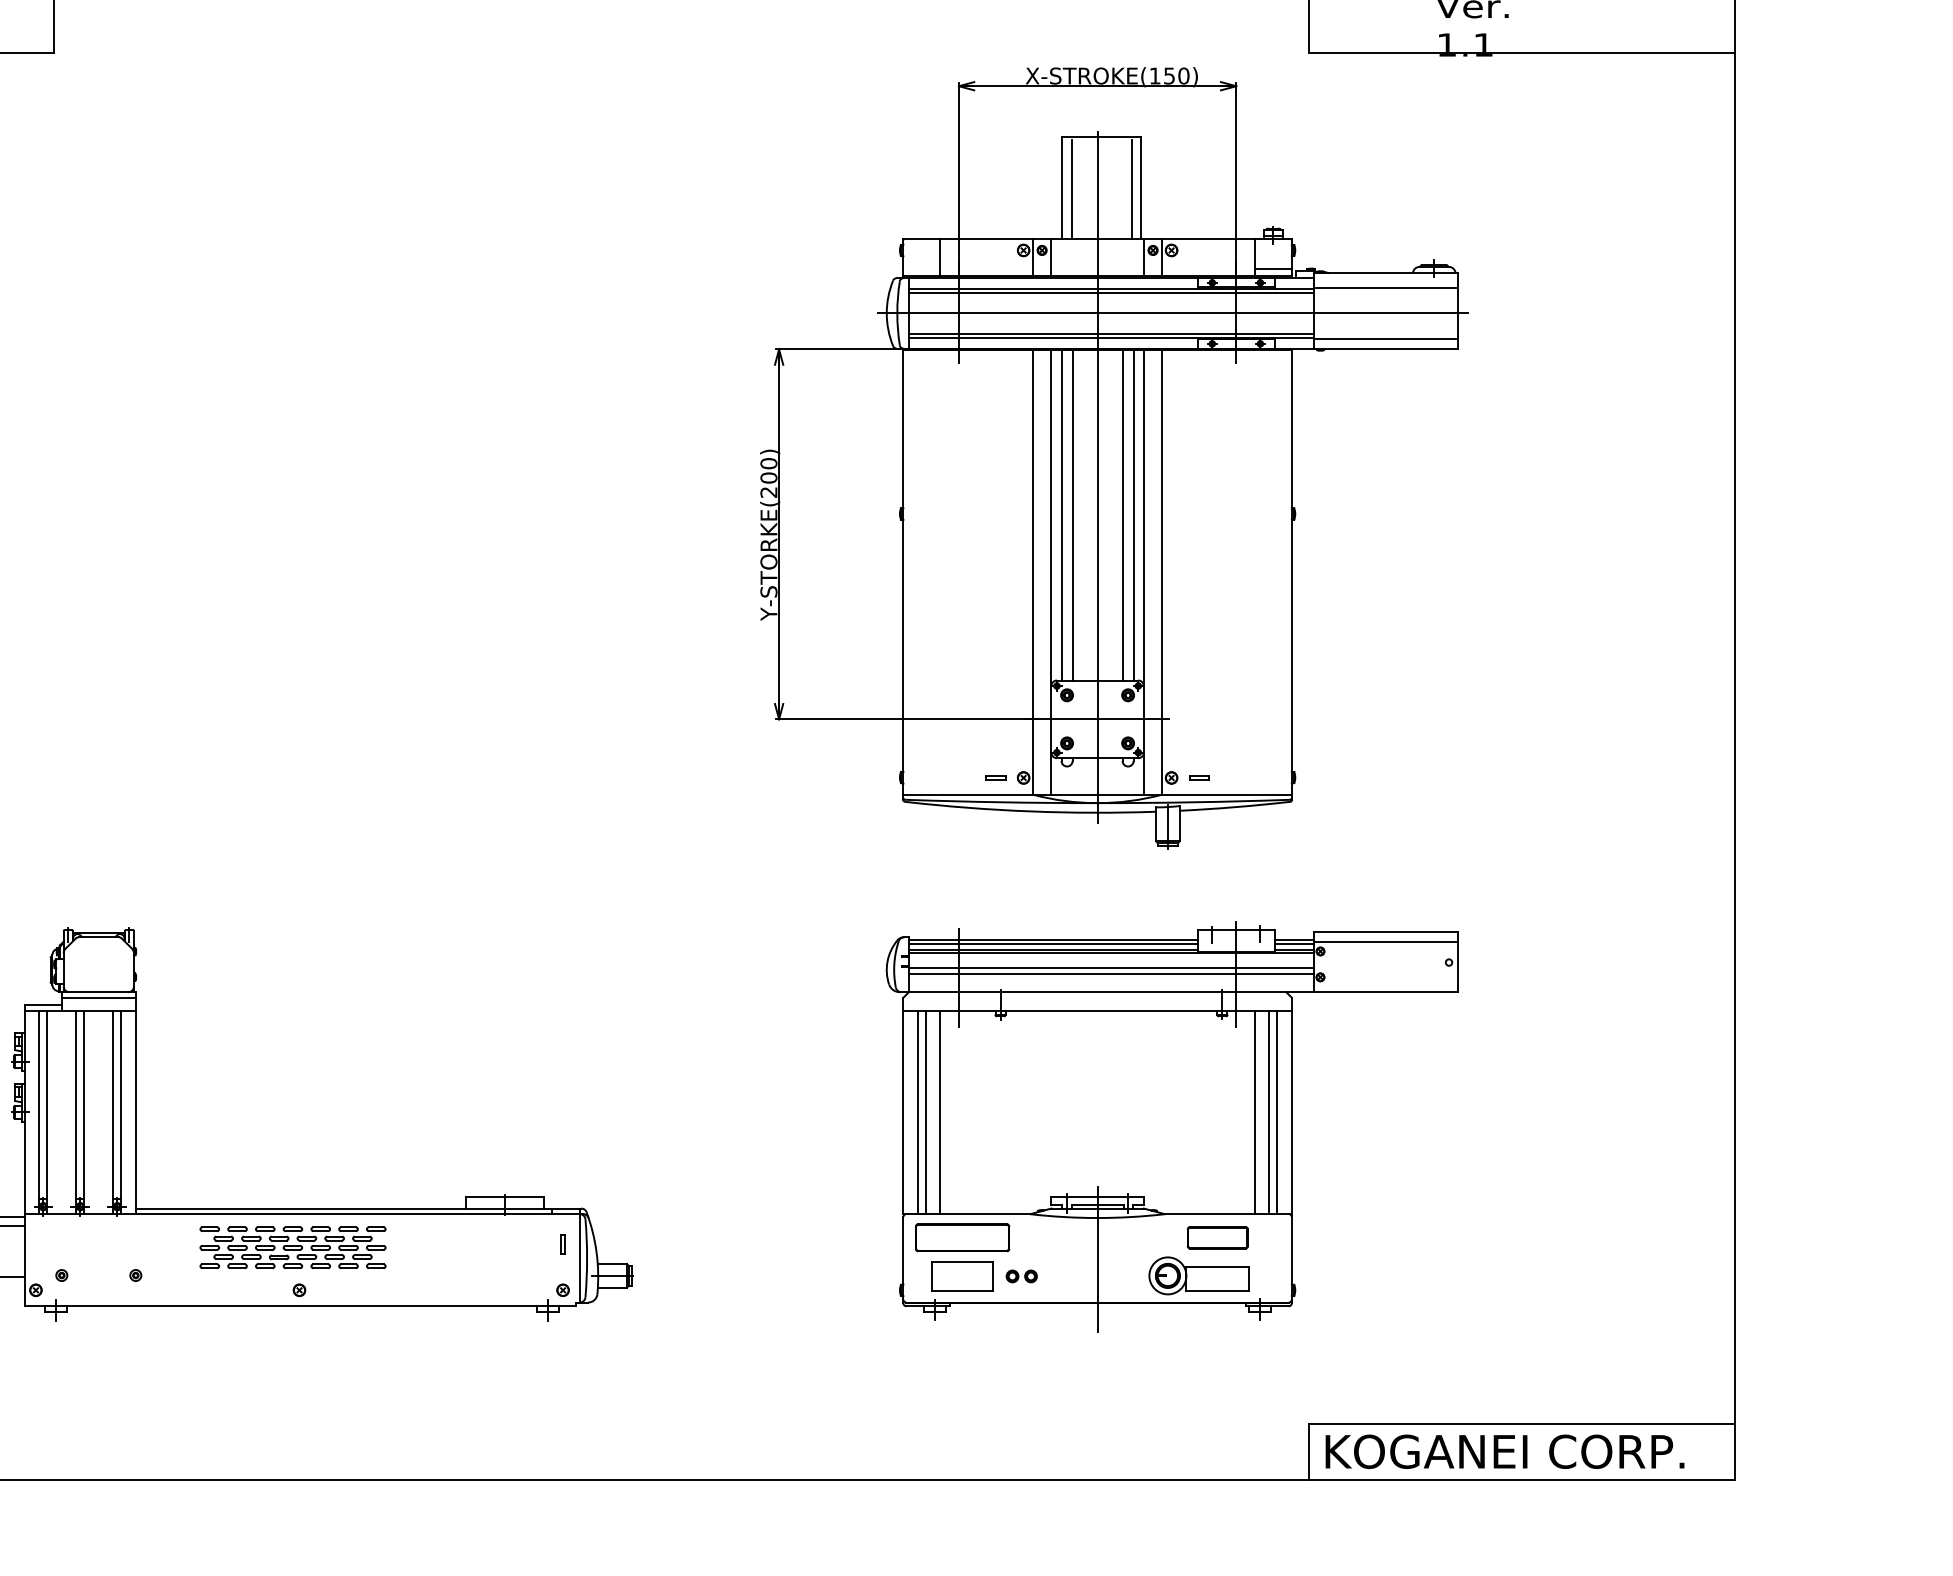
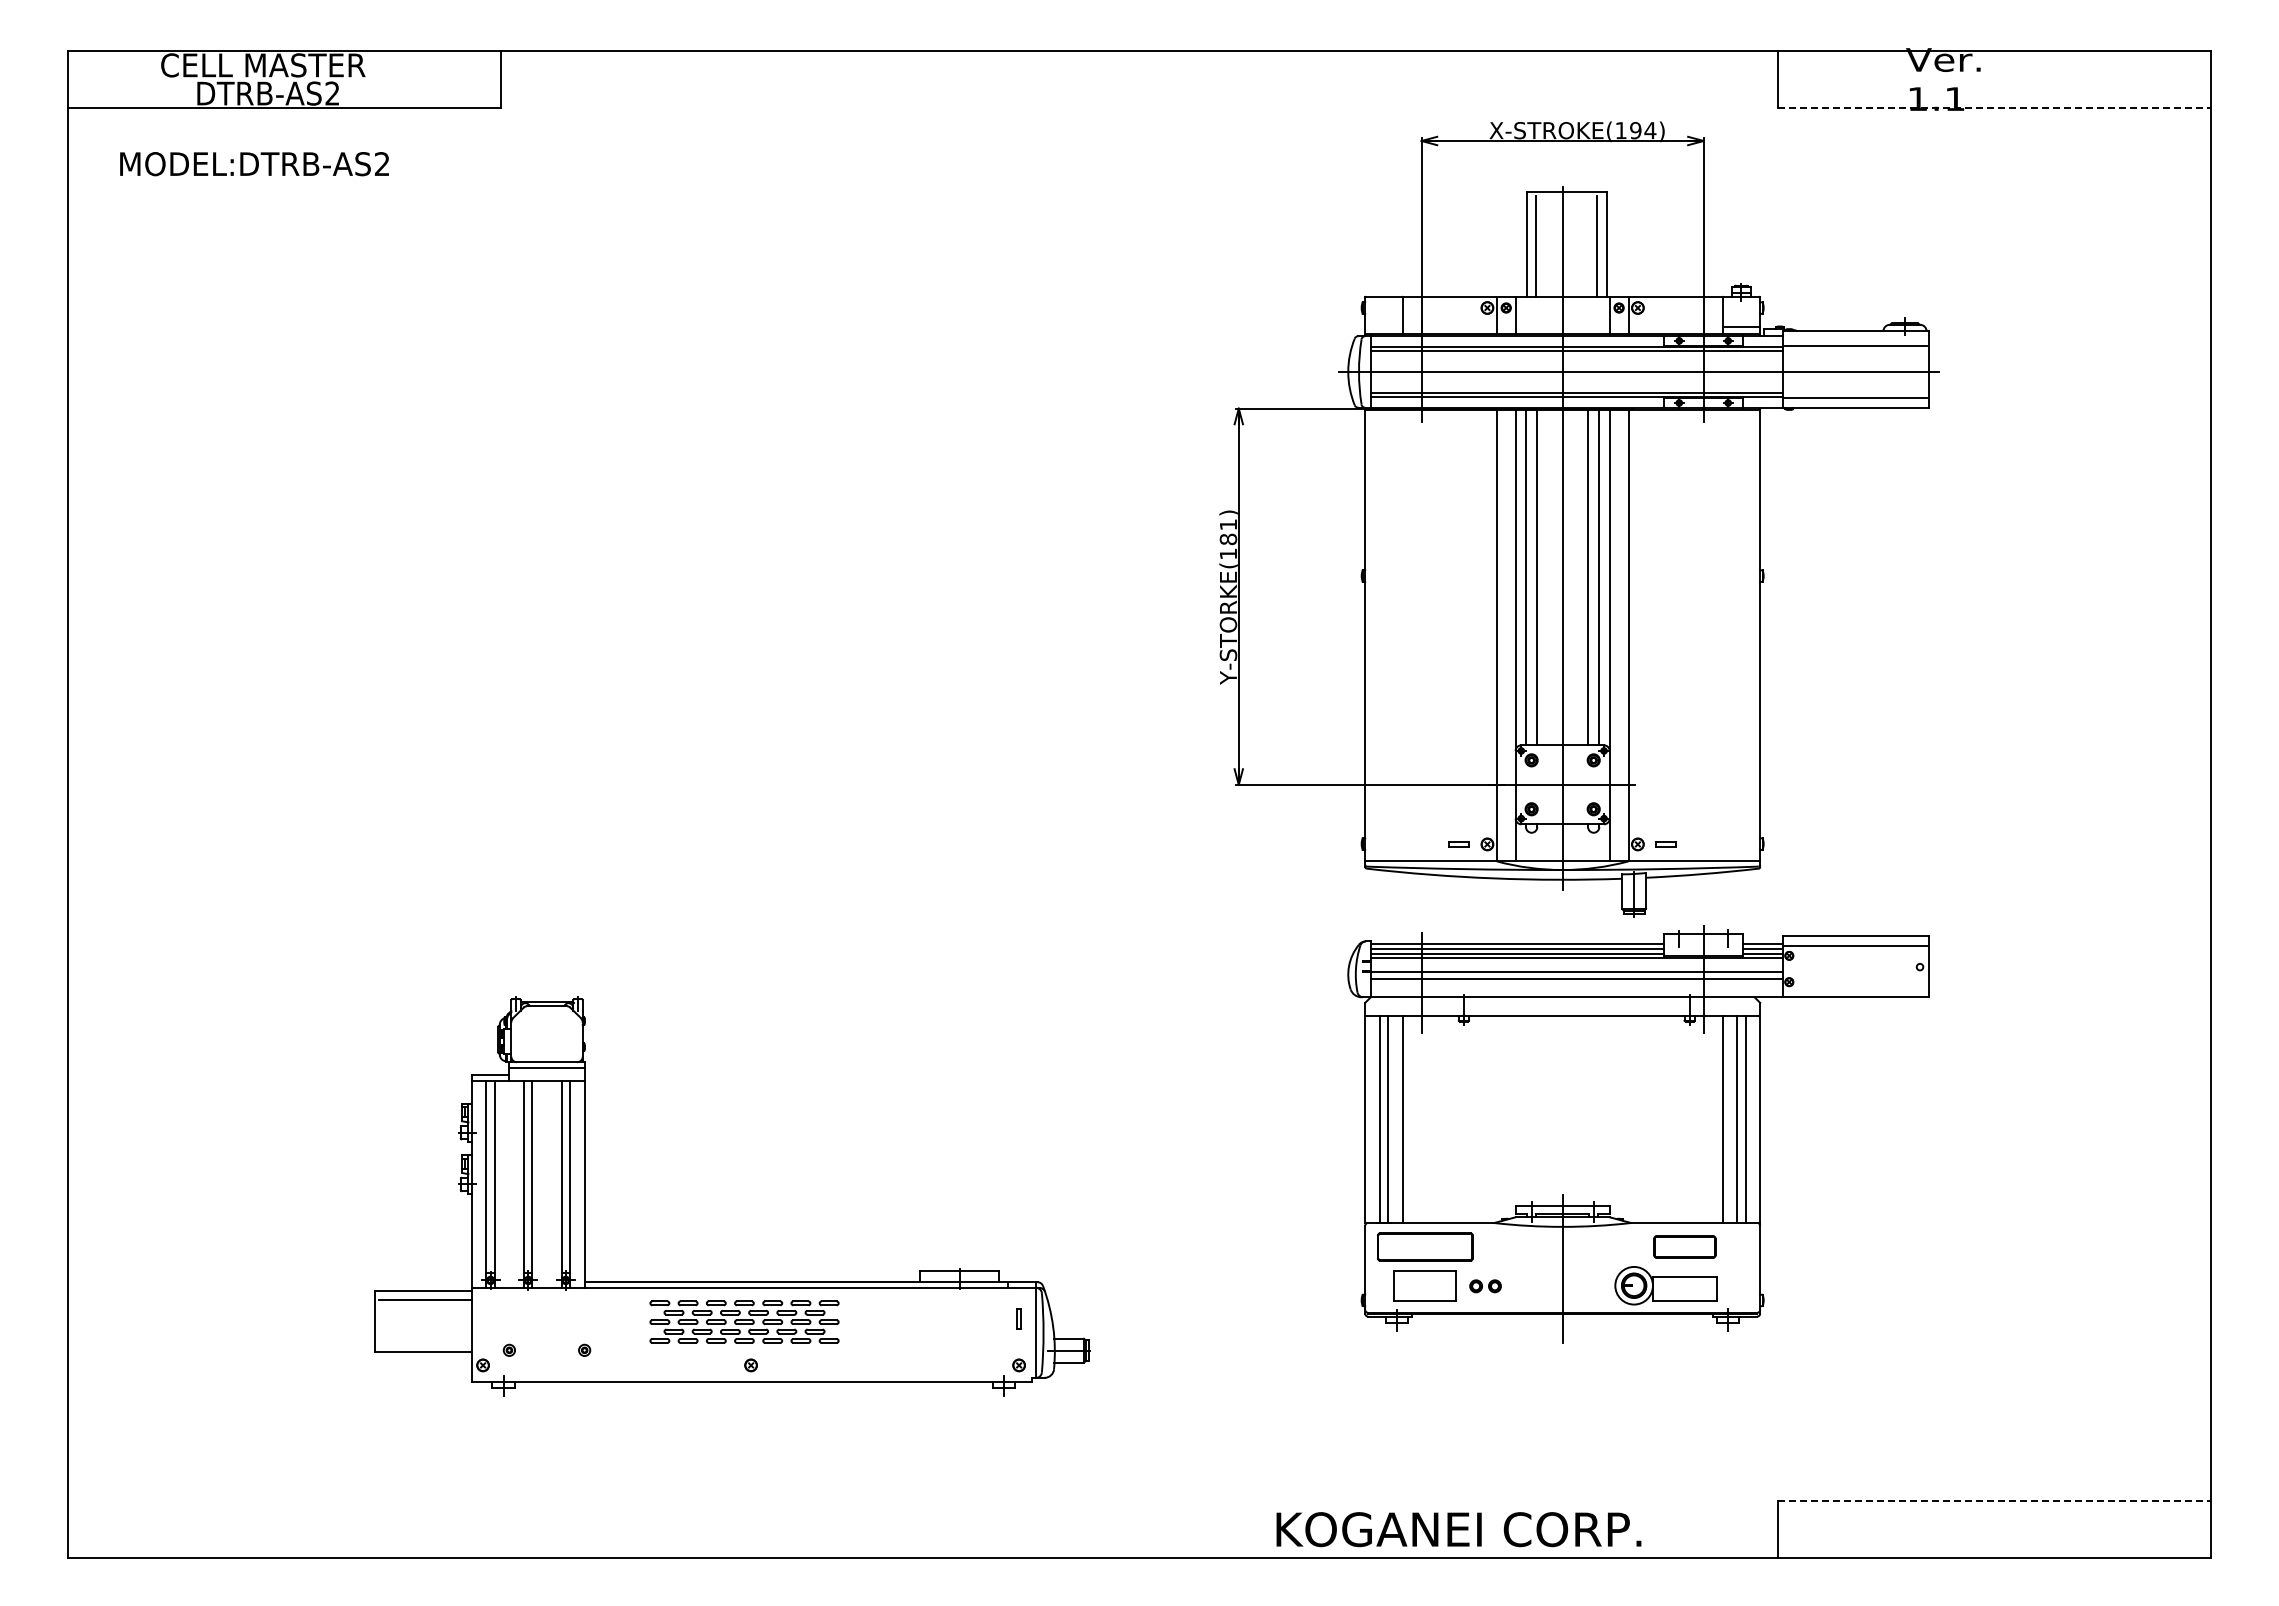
line: (1522, 53) -> (1994, 107), solid -> dashed
text: (1177, 75) -> (1643, 130), X-STROKE(150) -> X-STROKE(194)
text: (768, 478) -> (1228, 539), Y-STORKE(200) -> Y-STORKE(181)
part: (1172, 1127) -> (1638, 1134), moved
line: (1522, 1424) -> (1994, 1501), solid -> dashed
text: (1504, 1451) -> (1458, 1529), moved

